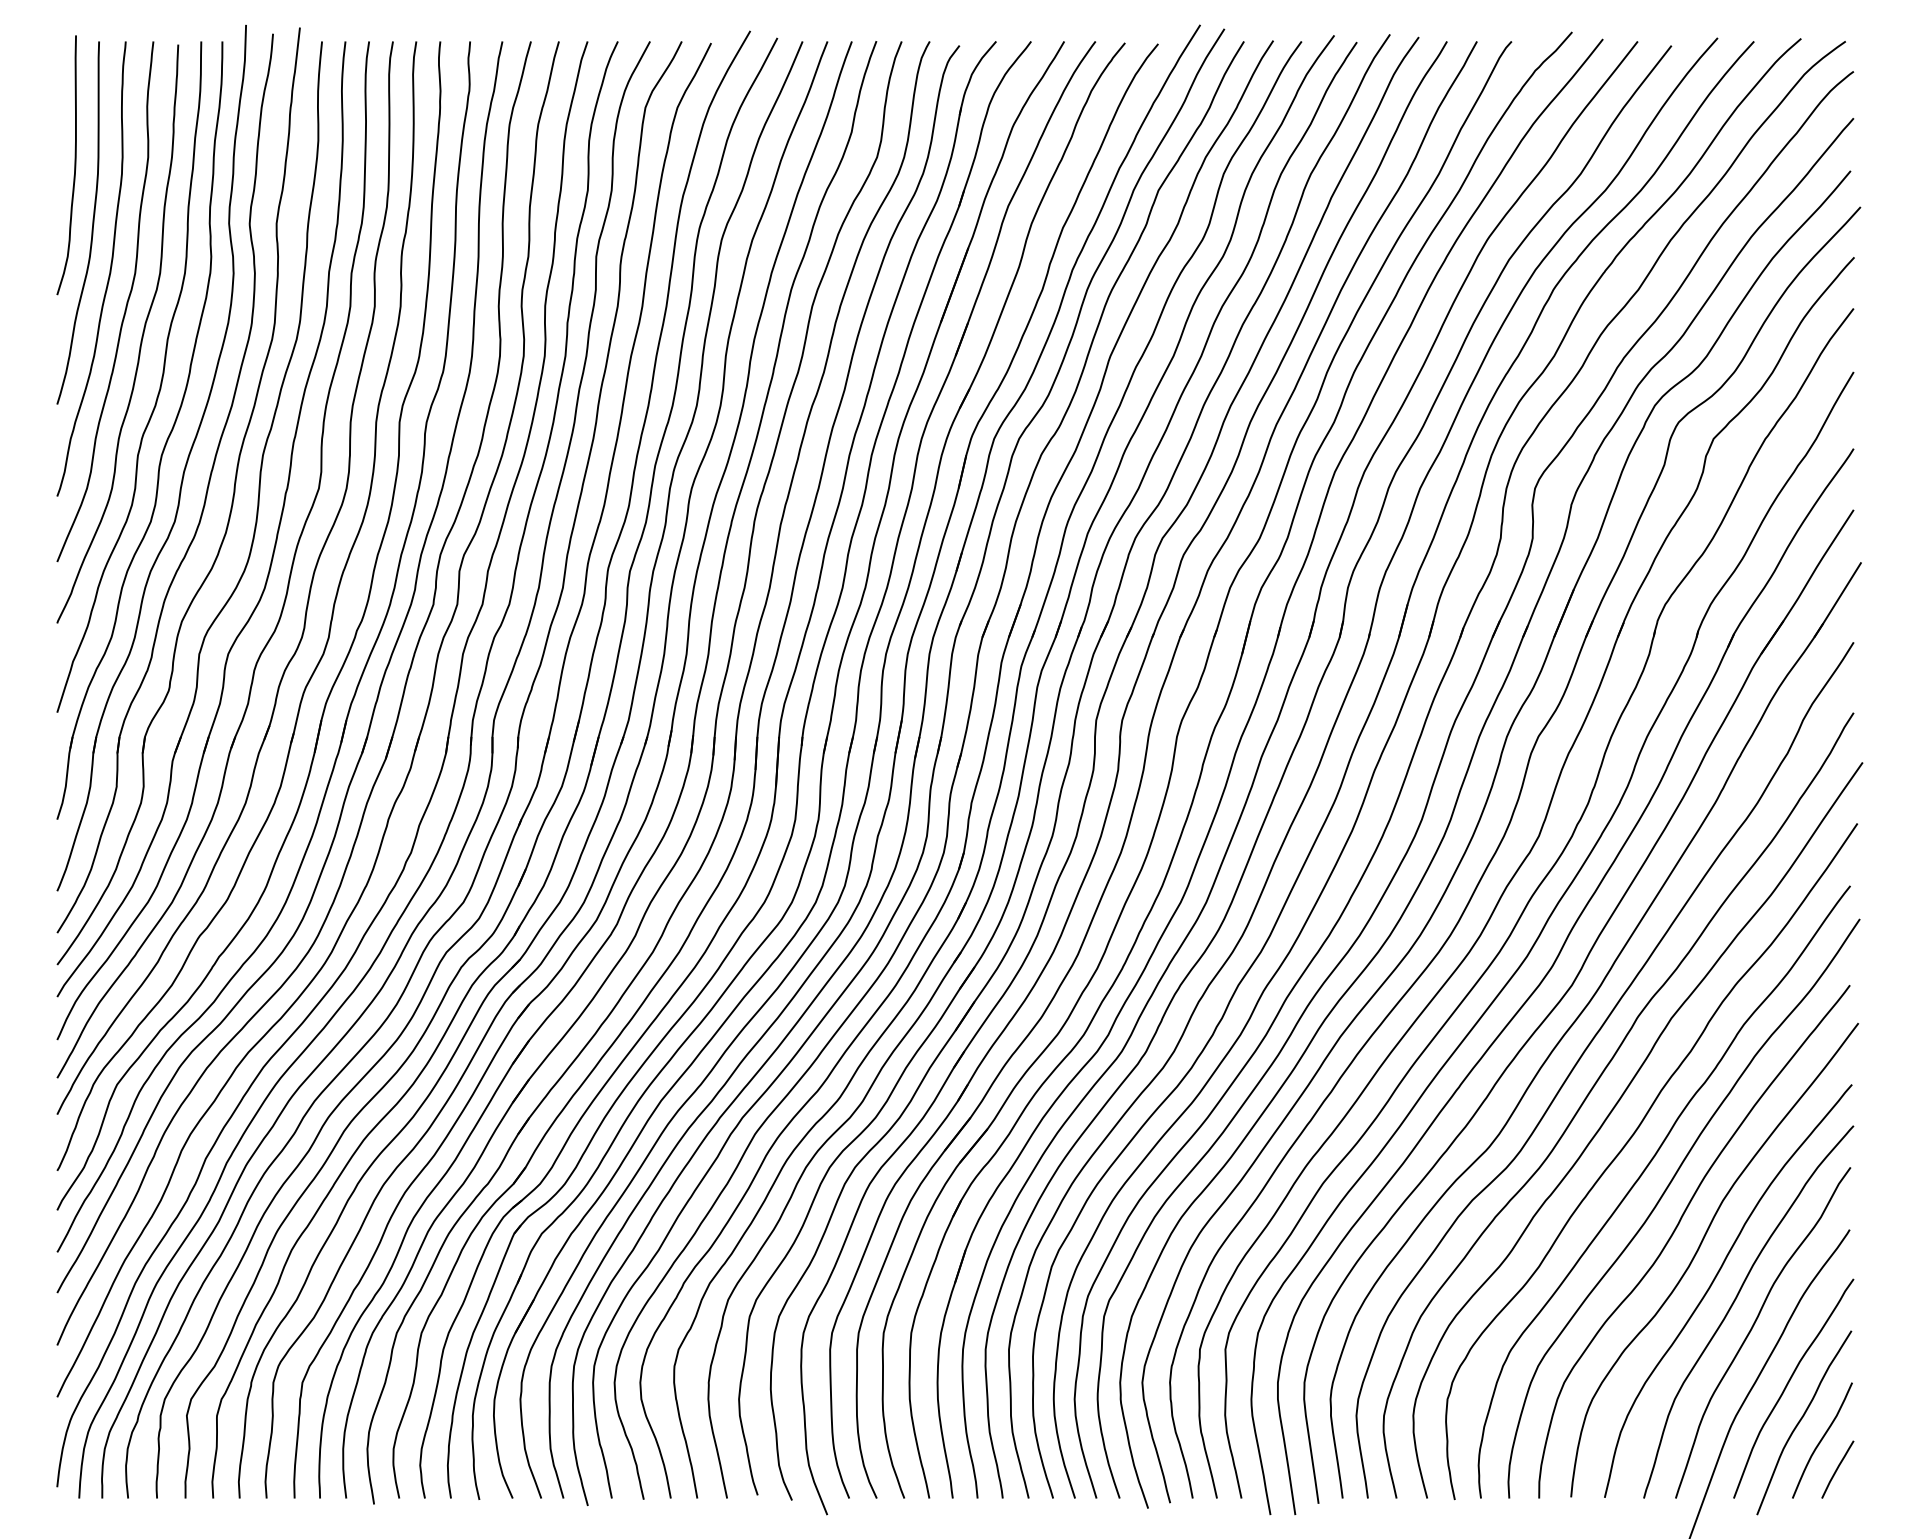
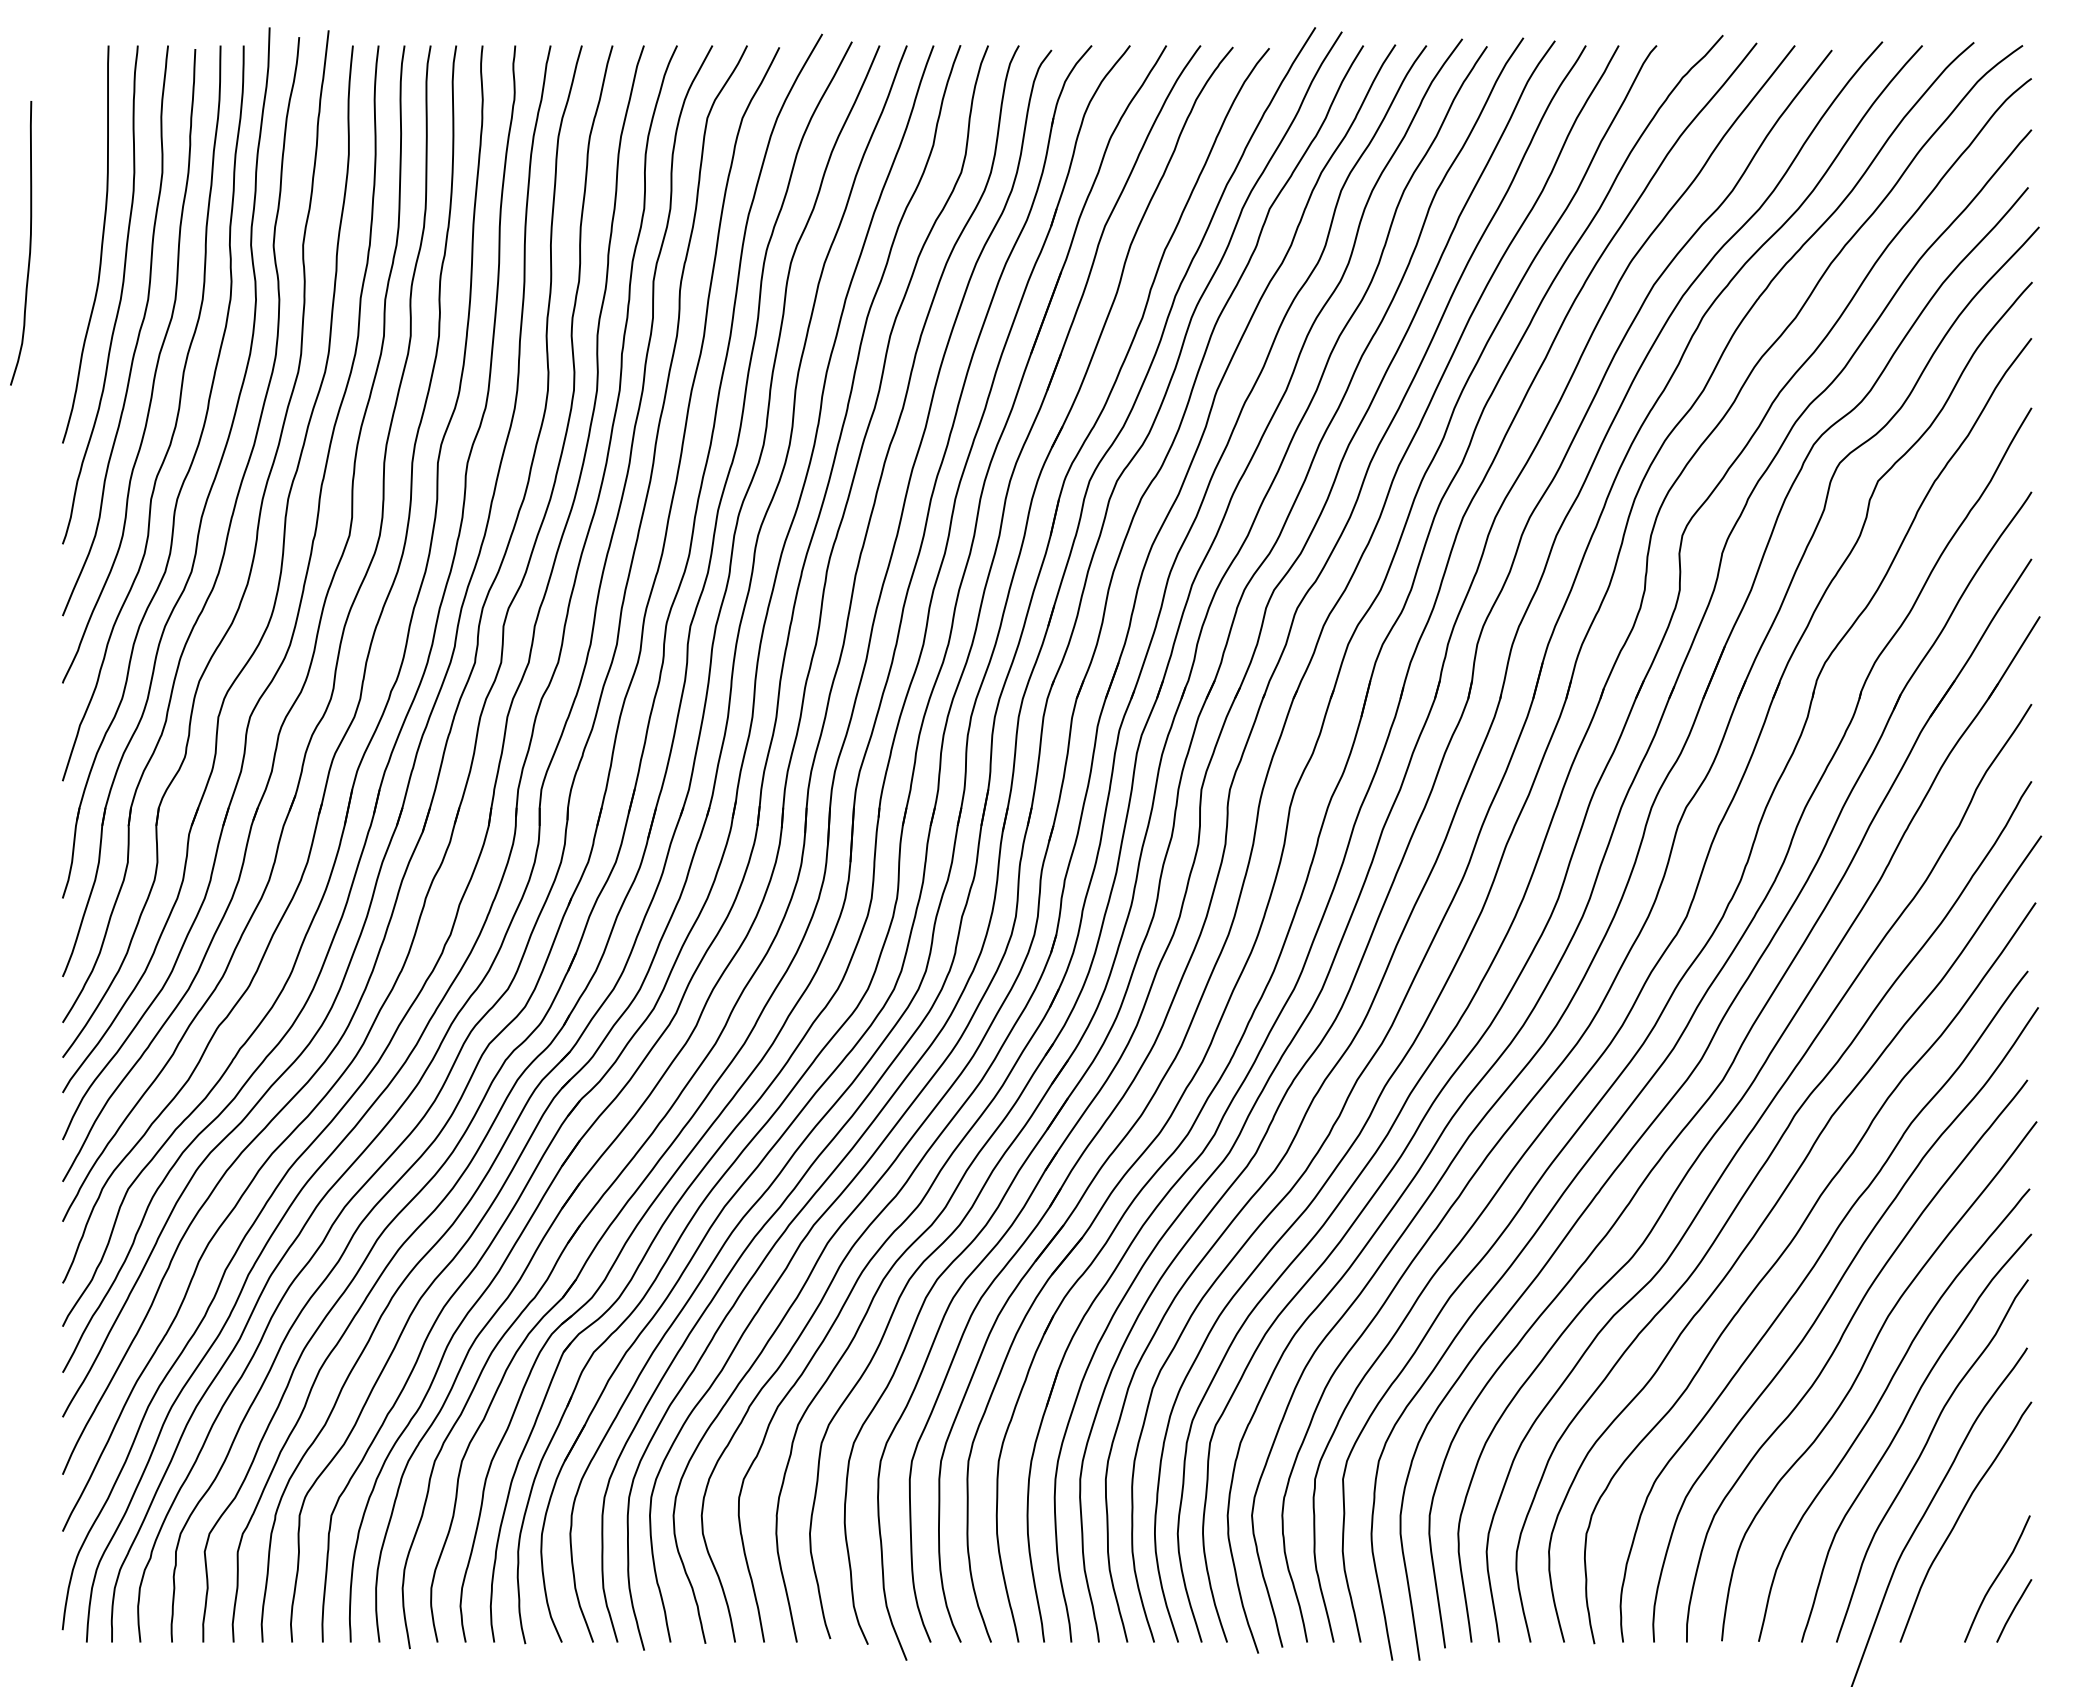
curve: (74, 165) -> (29, 243), moved
curve: (1800, 1421) -> (1973, 1558), removed

